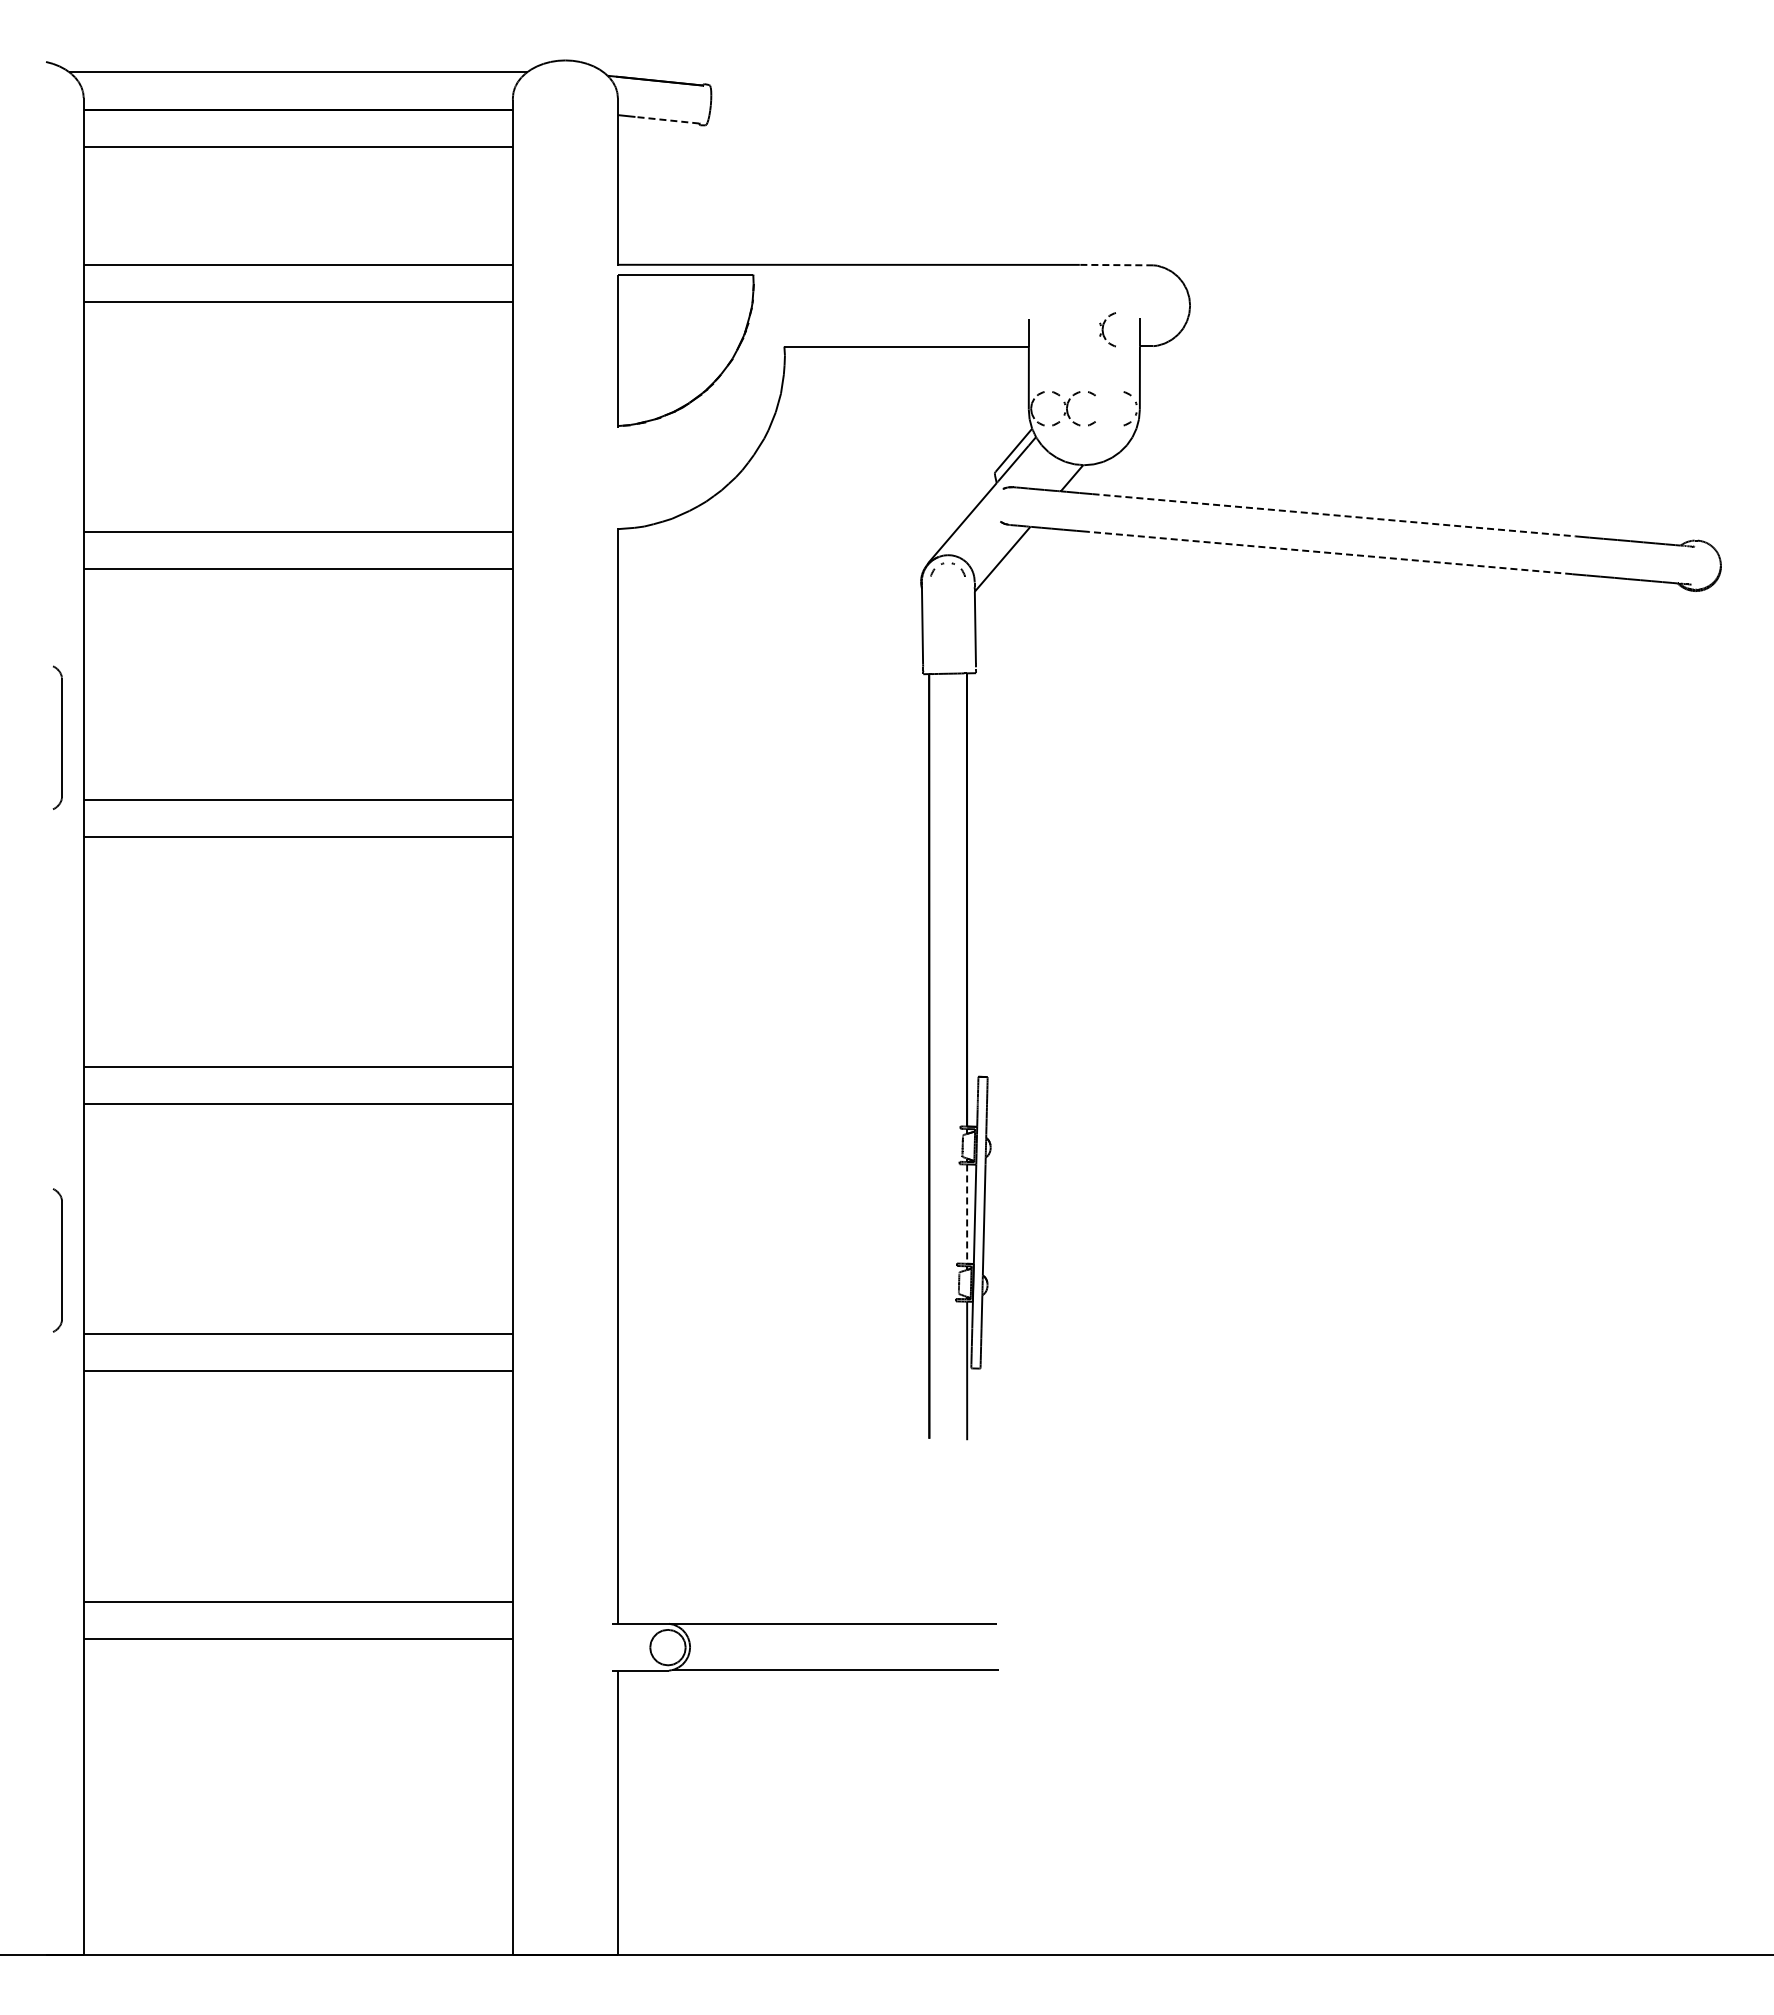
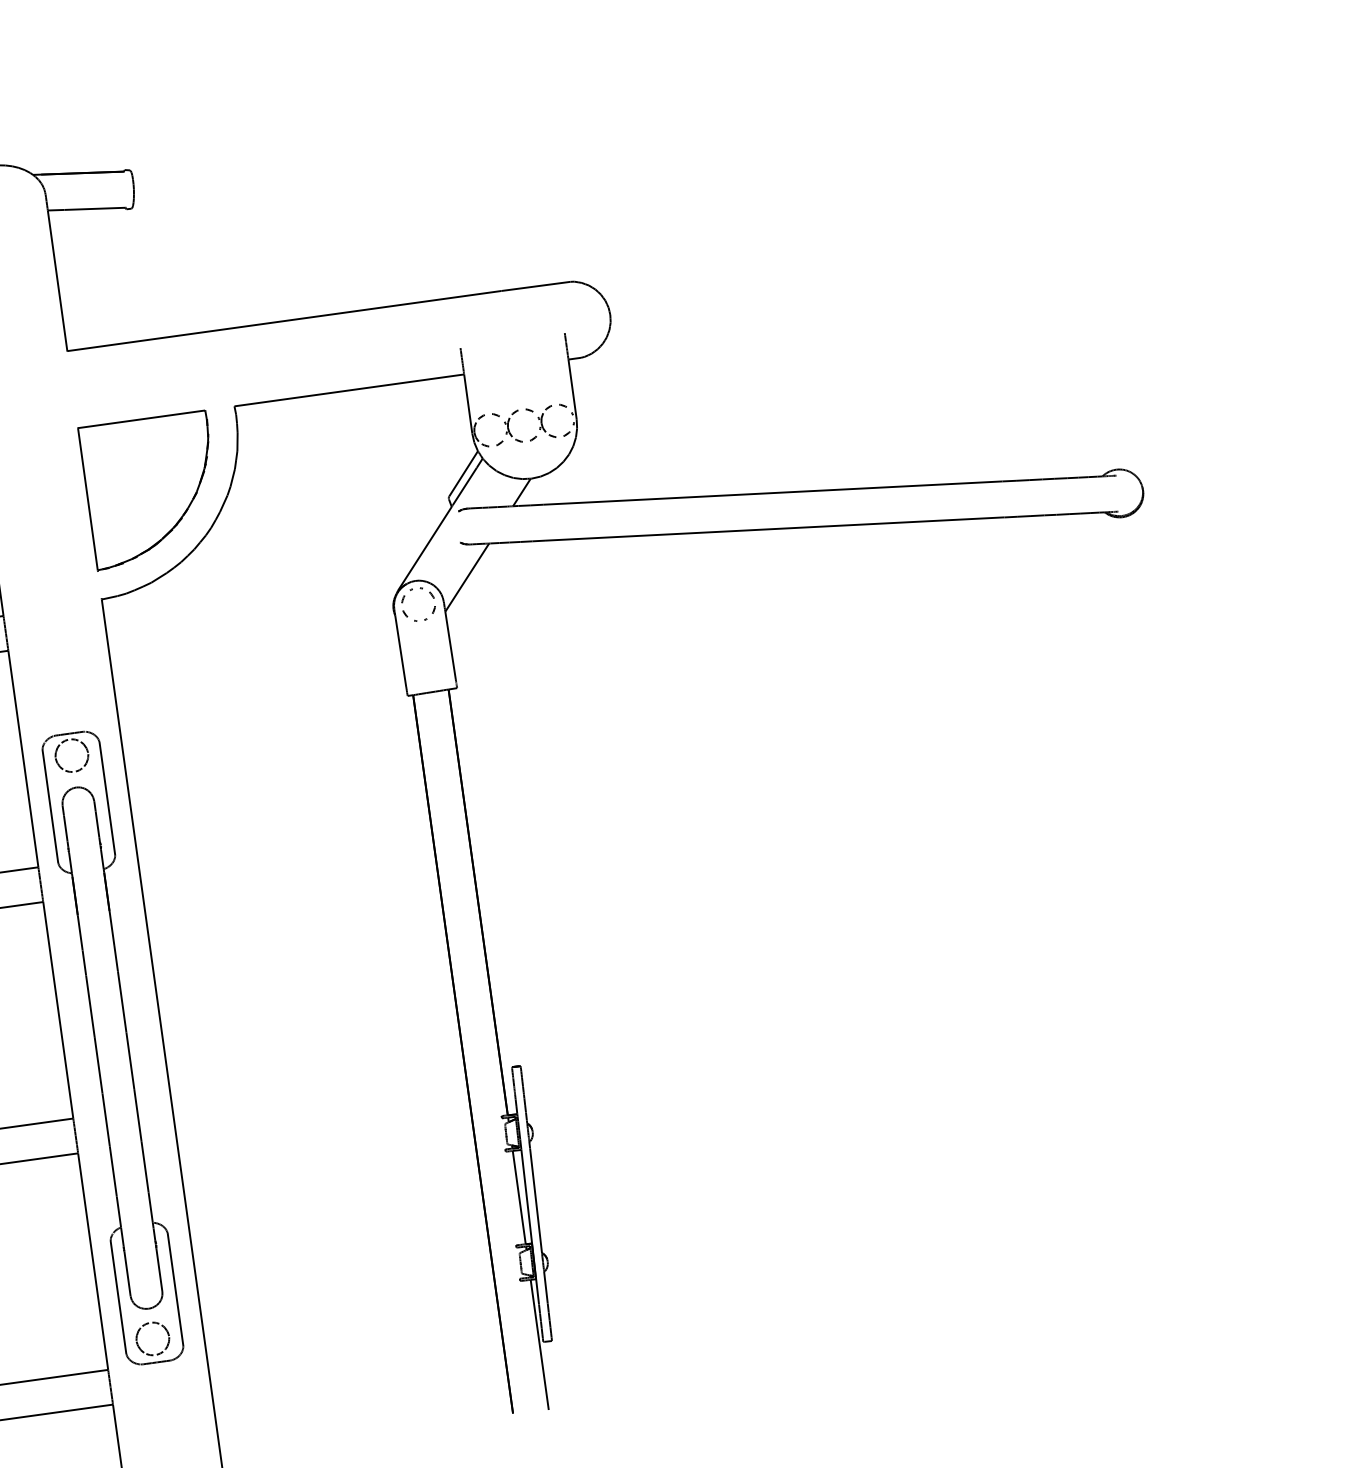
line: (666, 120) -> (94, 209), dashed -> solid
line: (1116, 265) -> (535, 286), dashed -> solid
part: (1107, 329) -> (546, 422), moved
part: (685, 350) -> (151, 490), moved
line: (1334, 515) -> (773, 493), dashed -> solid
line: (1330, 552) -> (774, 528), dashed -> solid
part: (947, 591) -> (419, 615), added
part: (564, 998) -> (112, 1047), added
line: (967, 1214) -> (519, 1197), dashed -> solid

